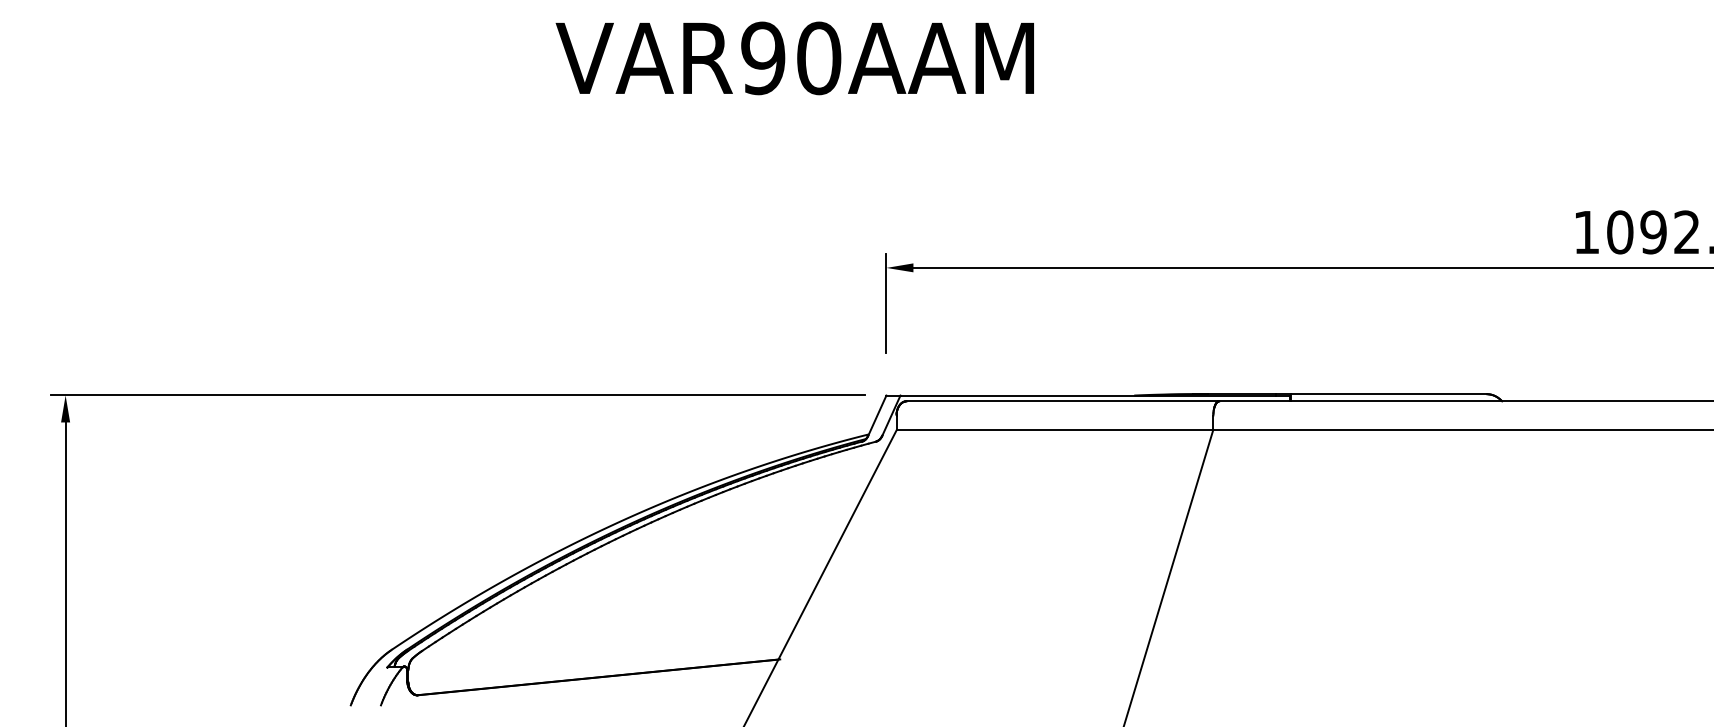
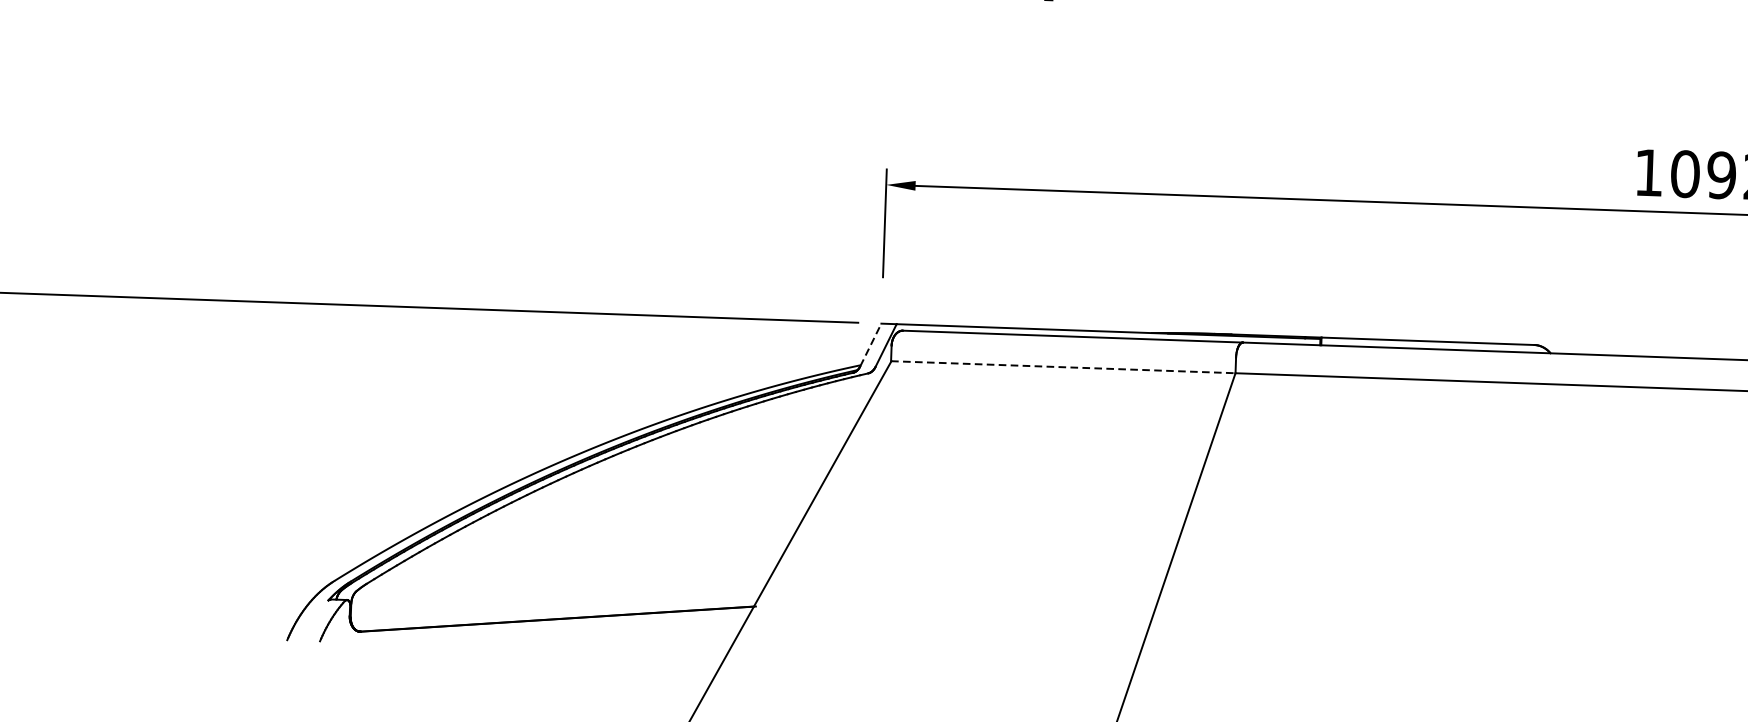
line: (877, 415) -> (870, 344), solid -> dashed
line: (1055, 429) -> (1063, 366), solid -> dashed

